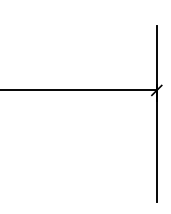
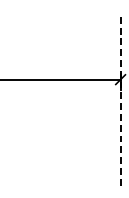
line: (156, 114) -> (120, 103), solid -> dashed

